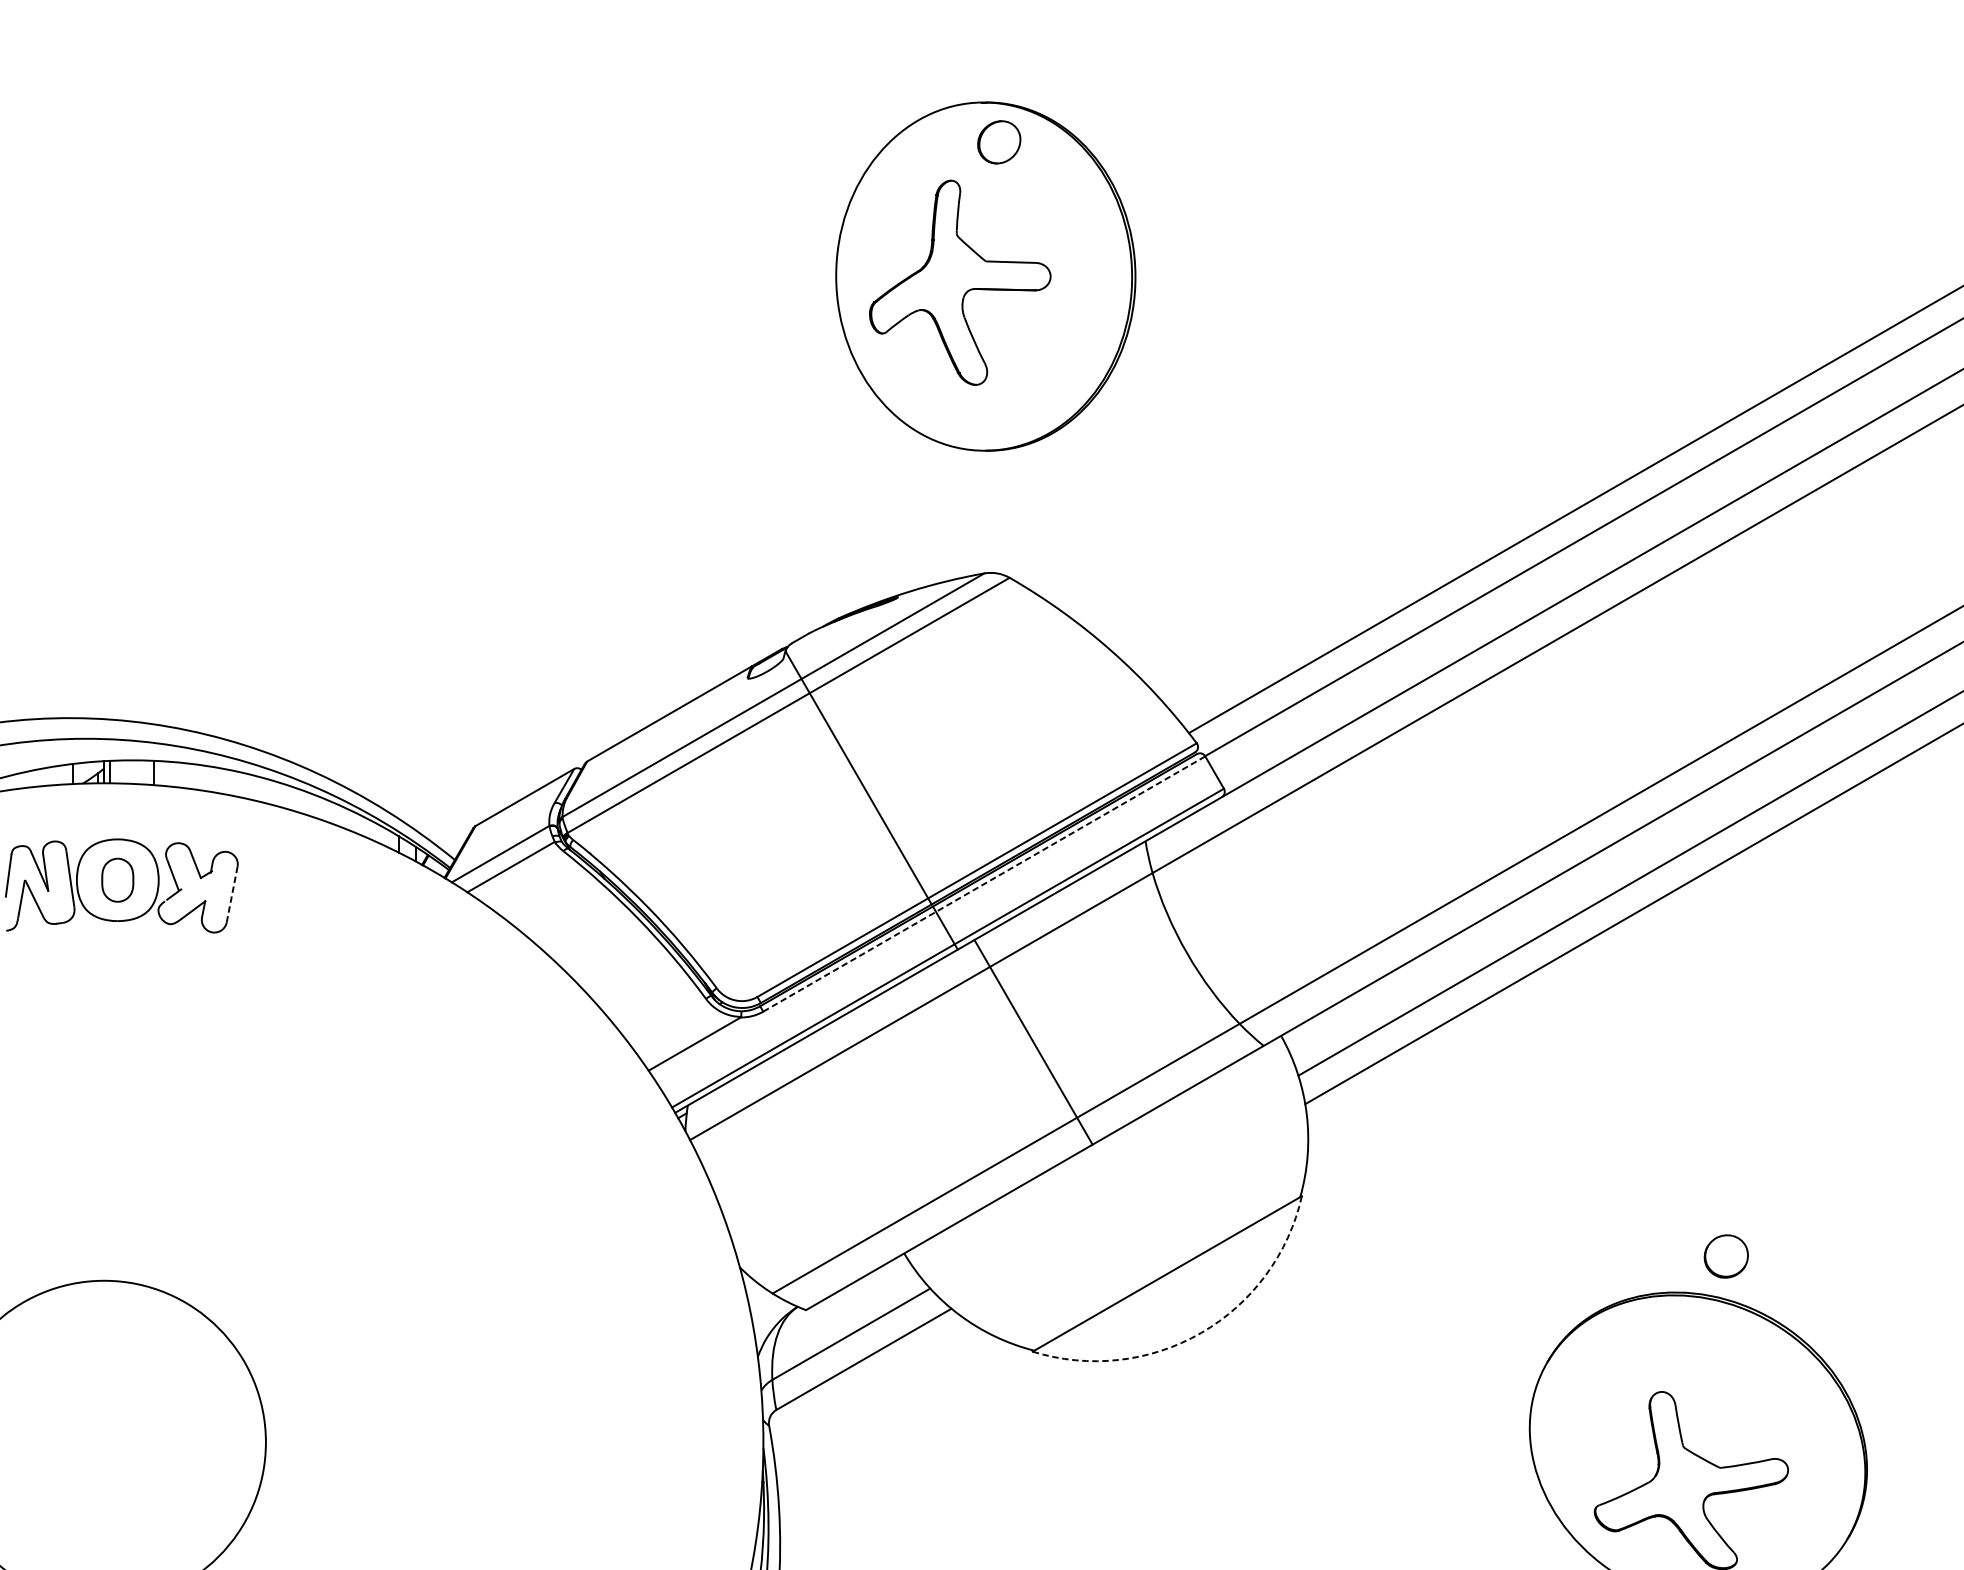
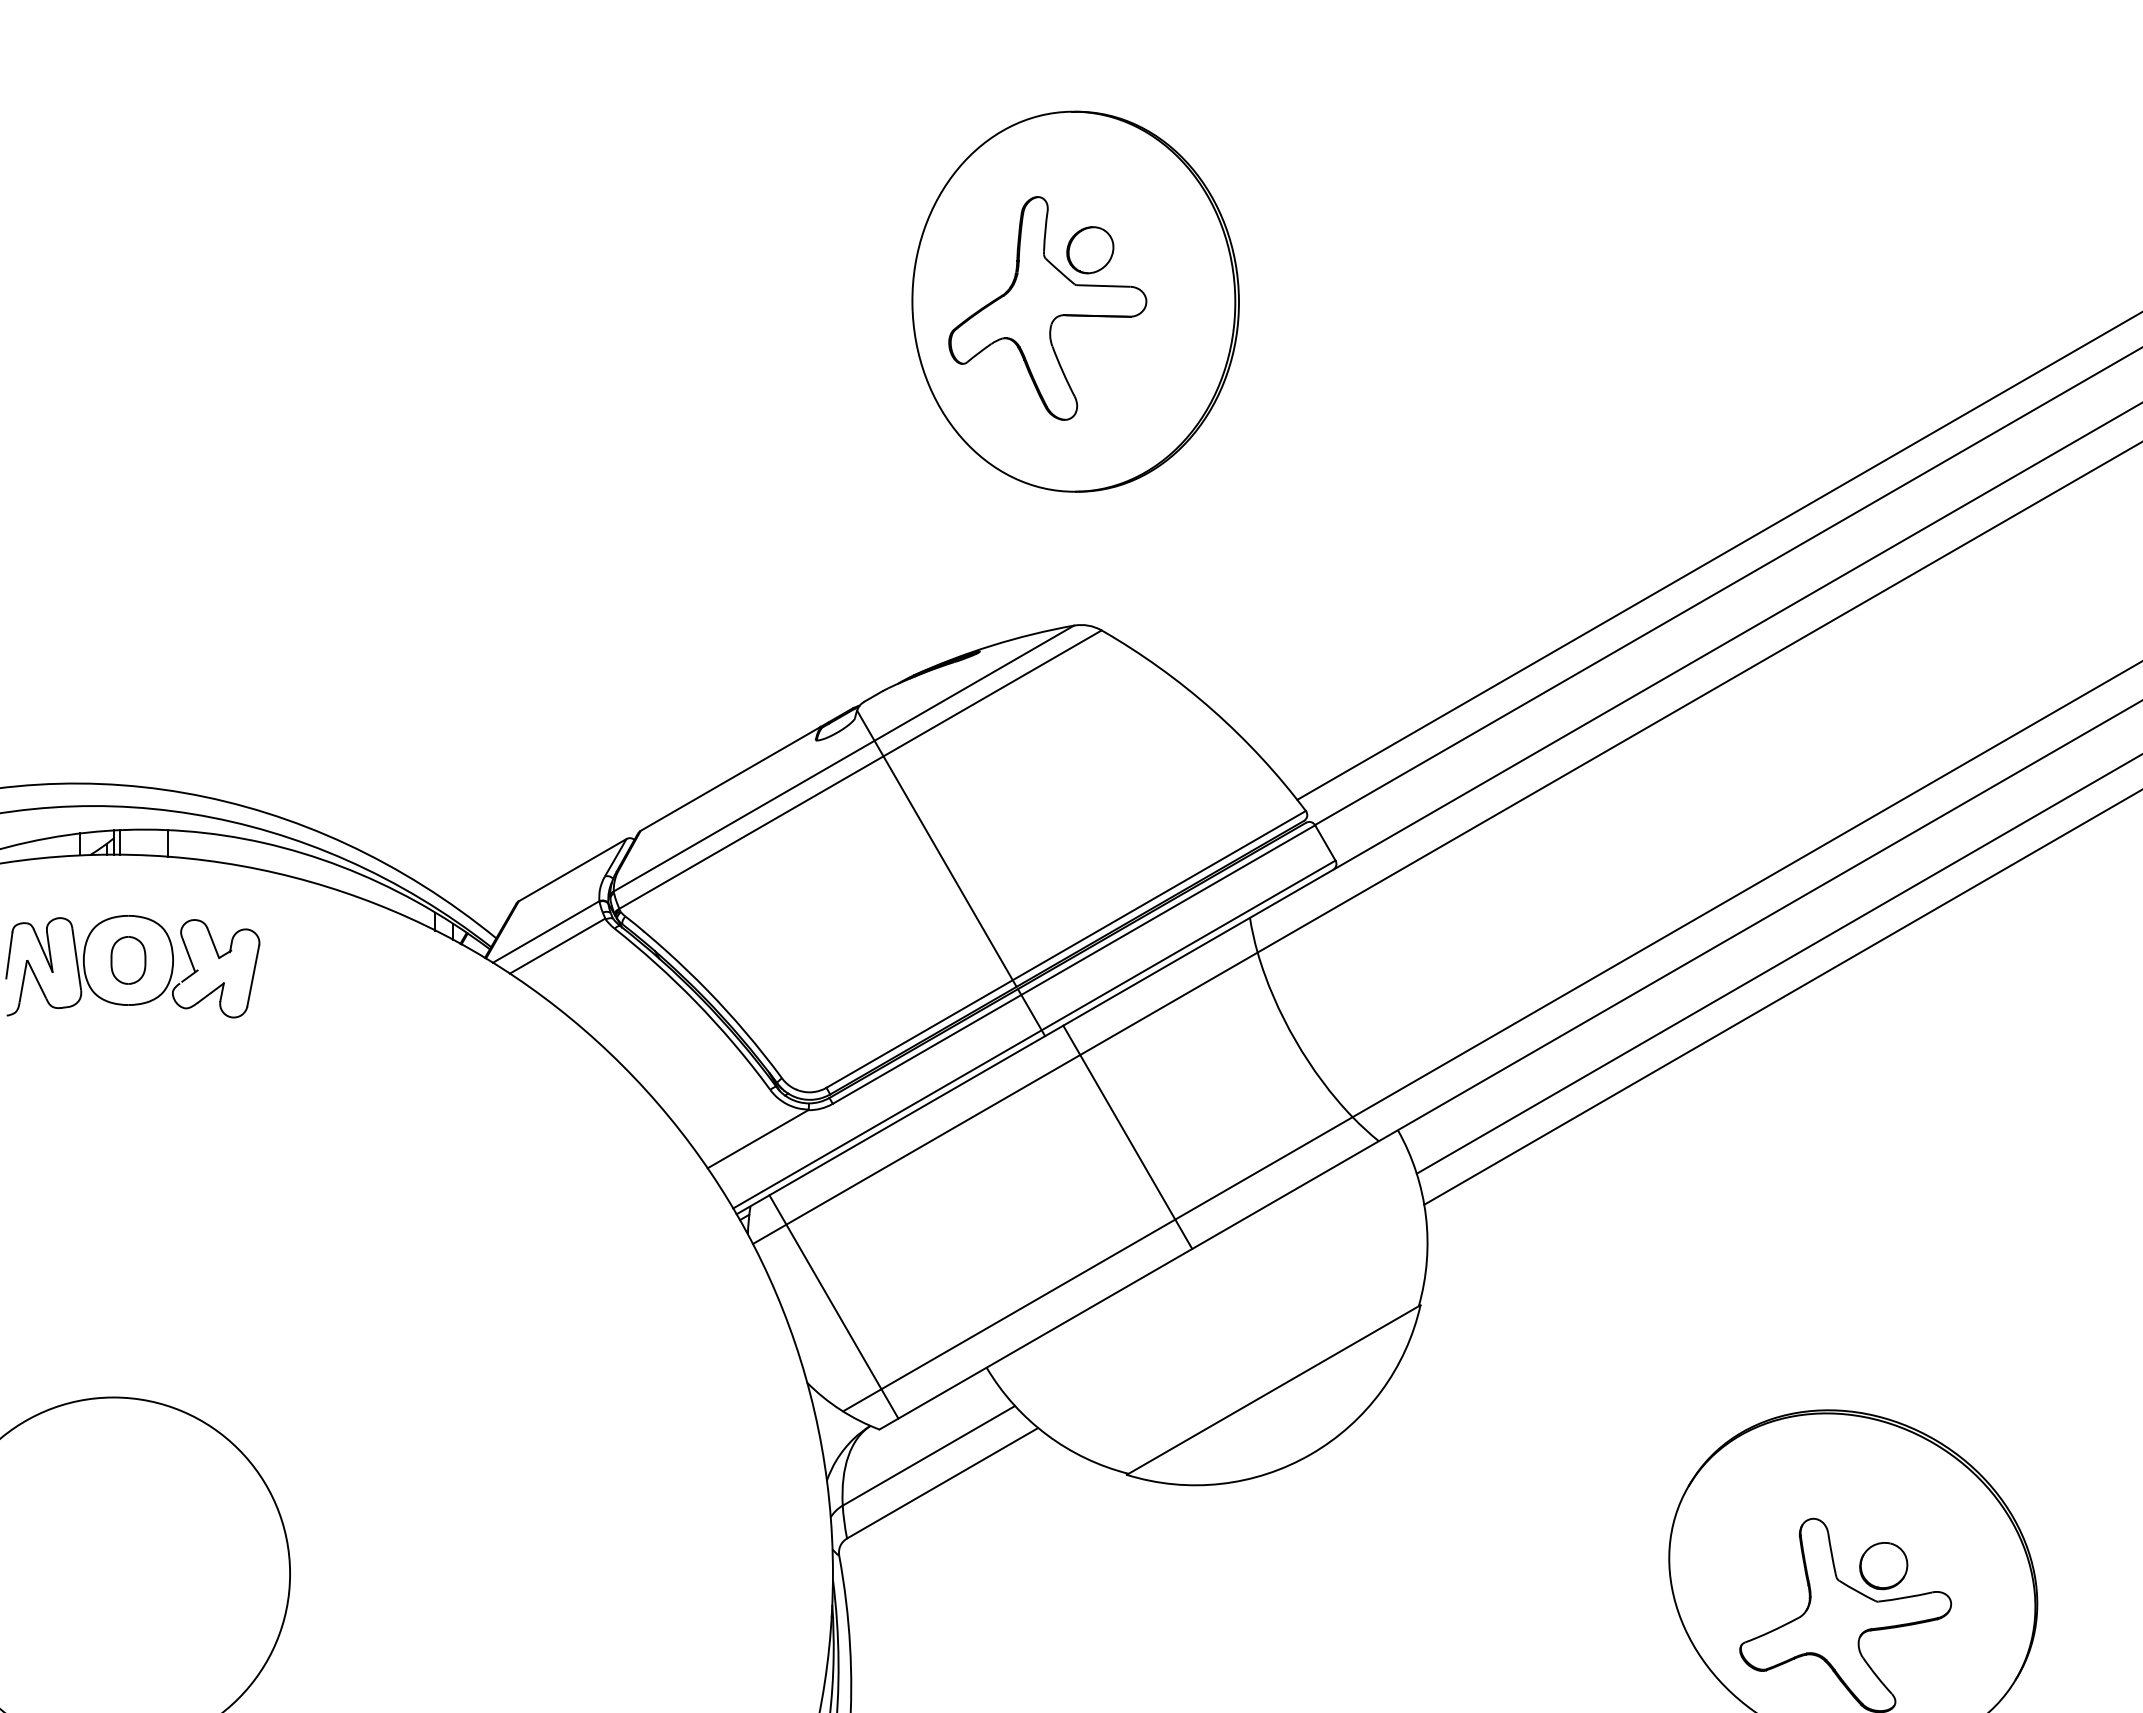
part: (999, 142) -> (1090, 250), moved
line: (983, 883) -> (1073, 964), dashed -> solid
line: (232, 894) -> (253, 976), dashed -> solid
line: (763, 1197) -> (833, 1306), added
part: (1726, 1256) -> (1883, 1566), moved
arc: (1201, 1333) -> (1310, 1454), dashed -> solid

